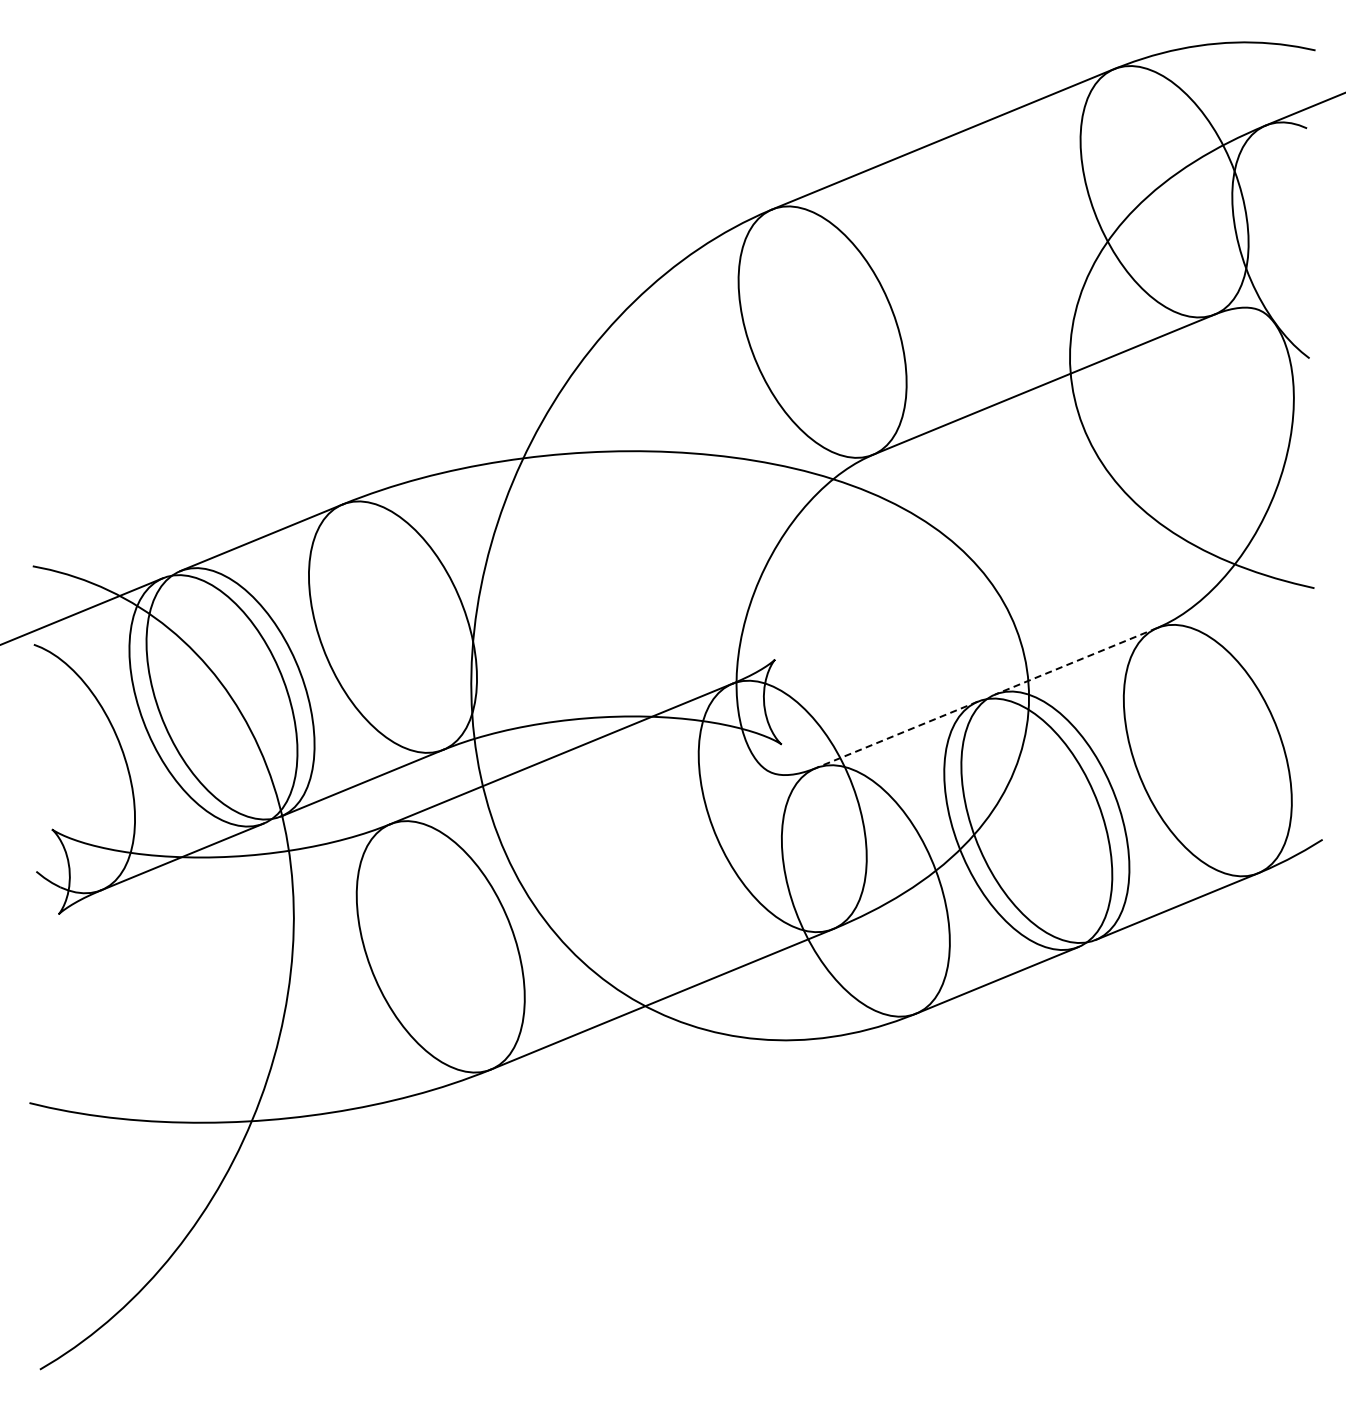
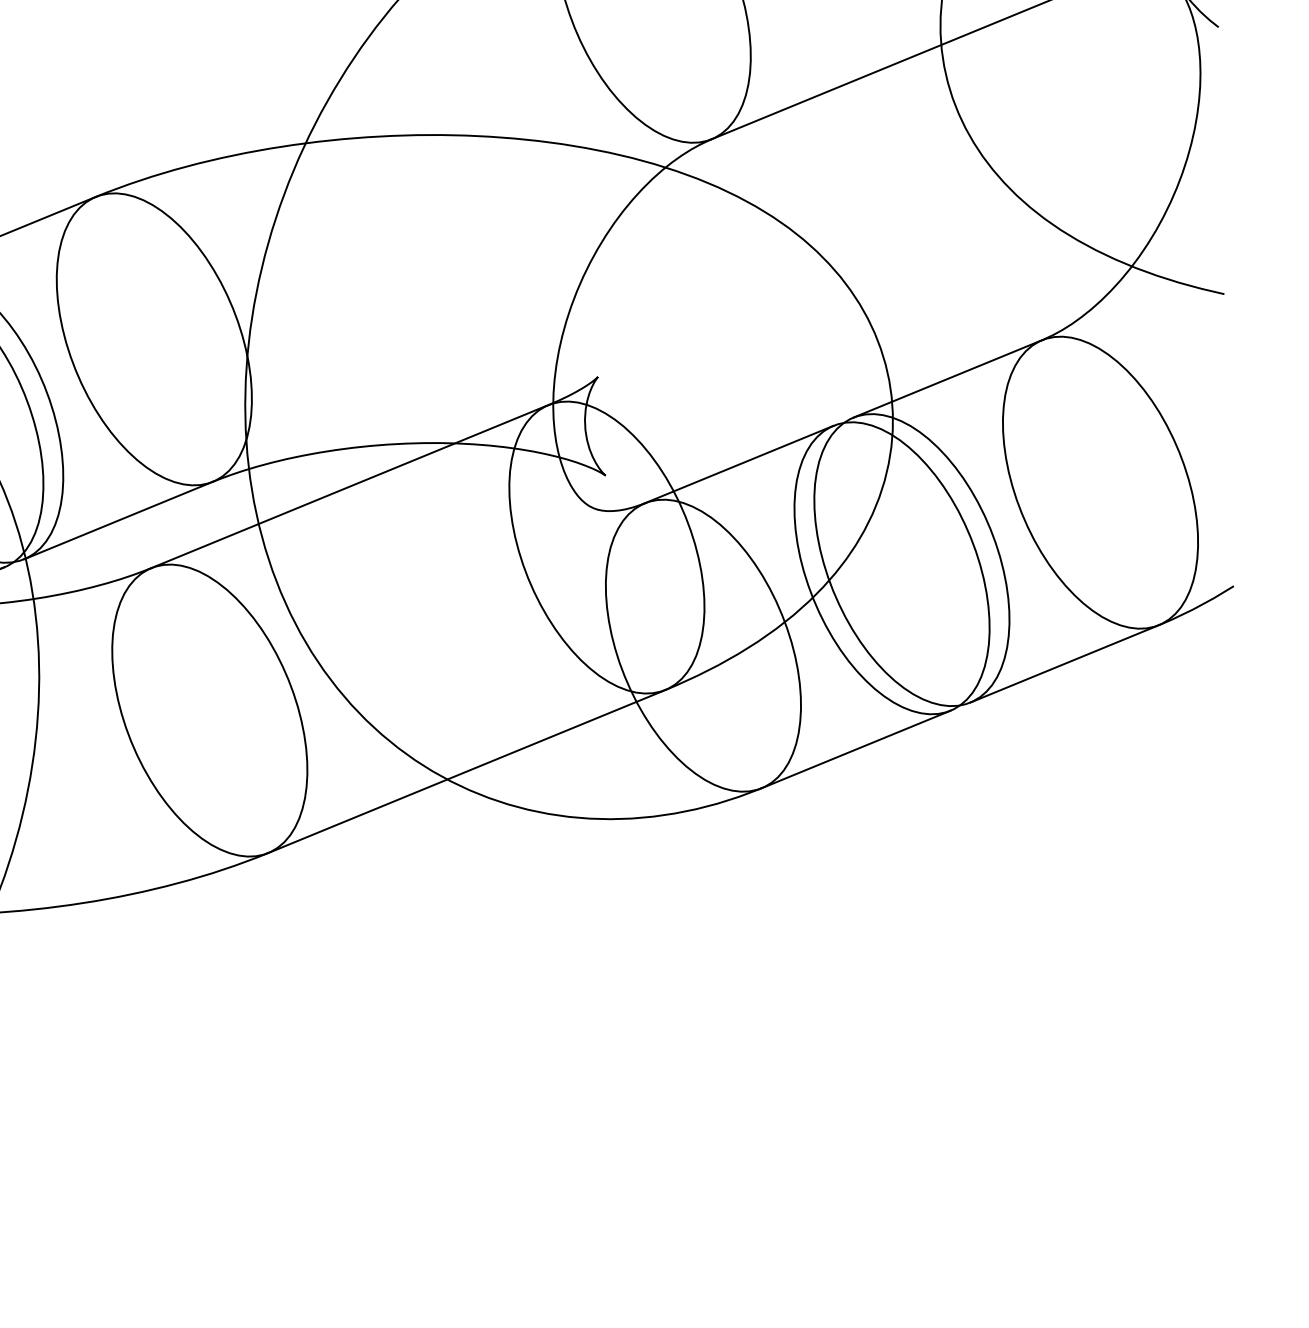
line: (1076, 661) -> (948, 379), dashed -> solid
line: (896, 734) -> (739, 464), dashed -> solid

